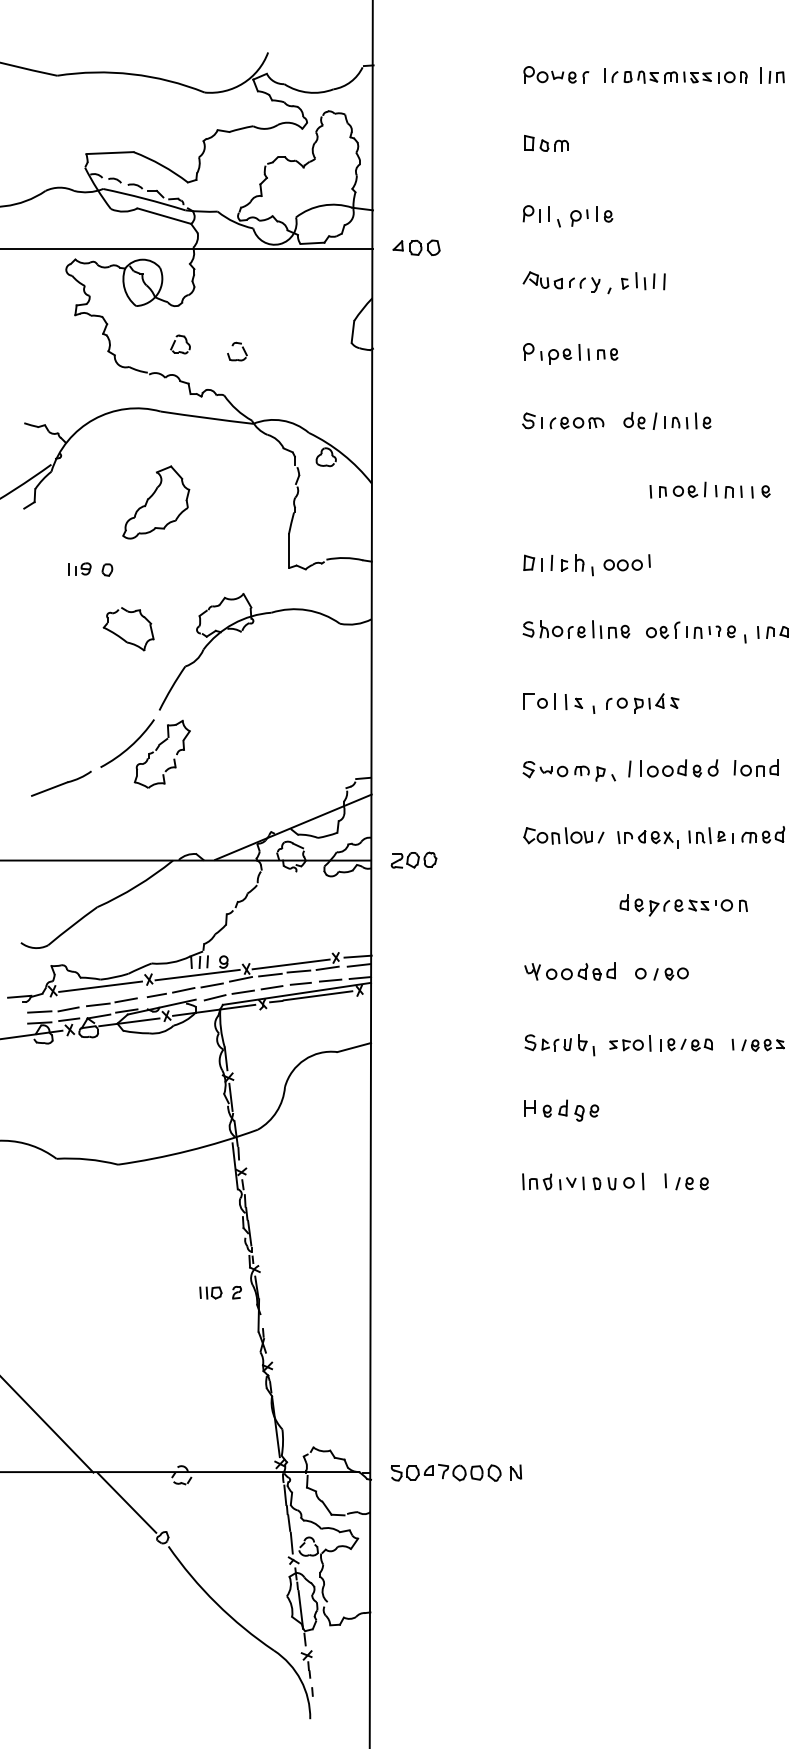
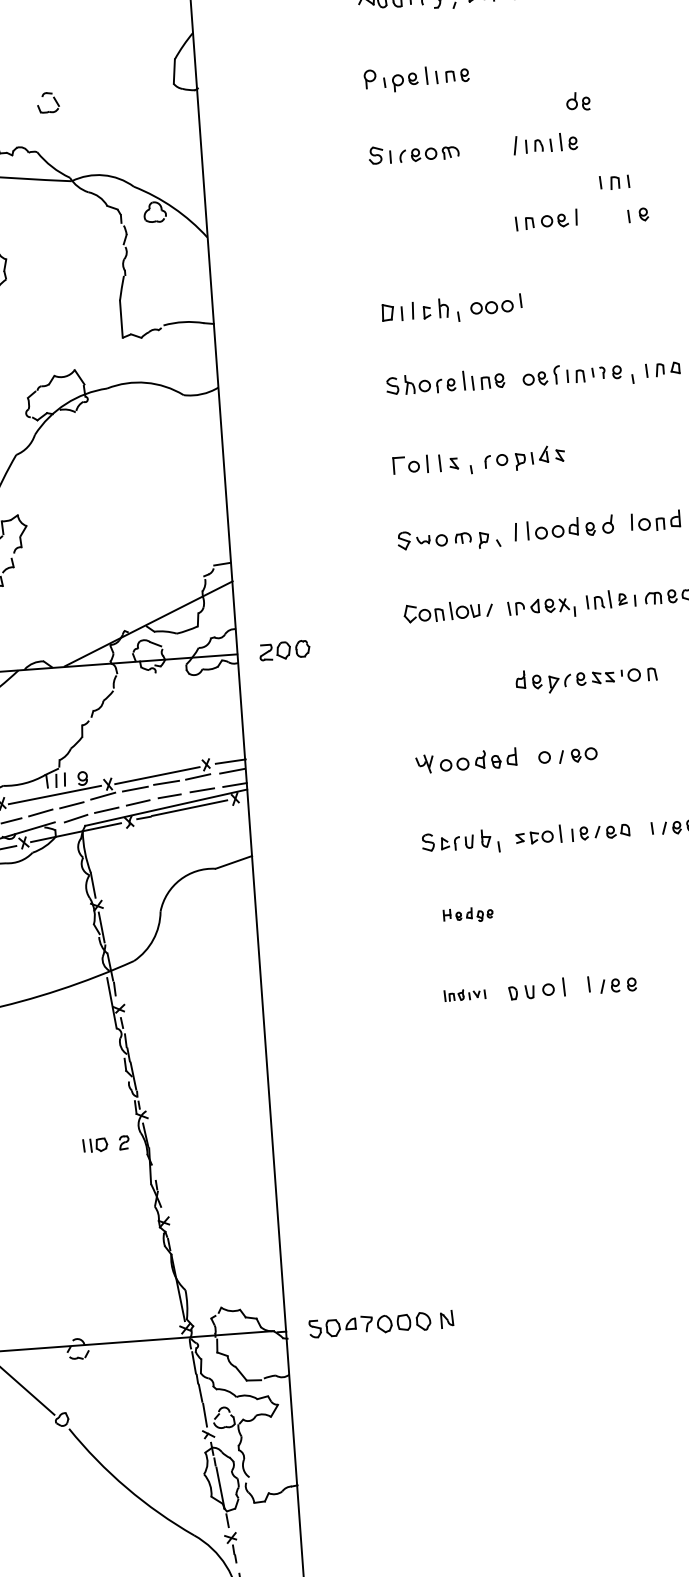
part: (634, 420) -> (578, 101), moved
part: (728, 491) -> (614, 182), moved
part: (561, 1110) -> (468, 915), size x0.6
part: (553, 1181) -> (464, 994), size x0.6

